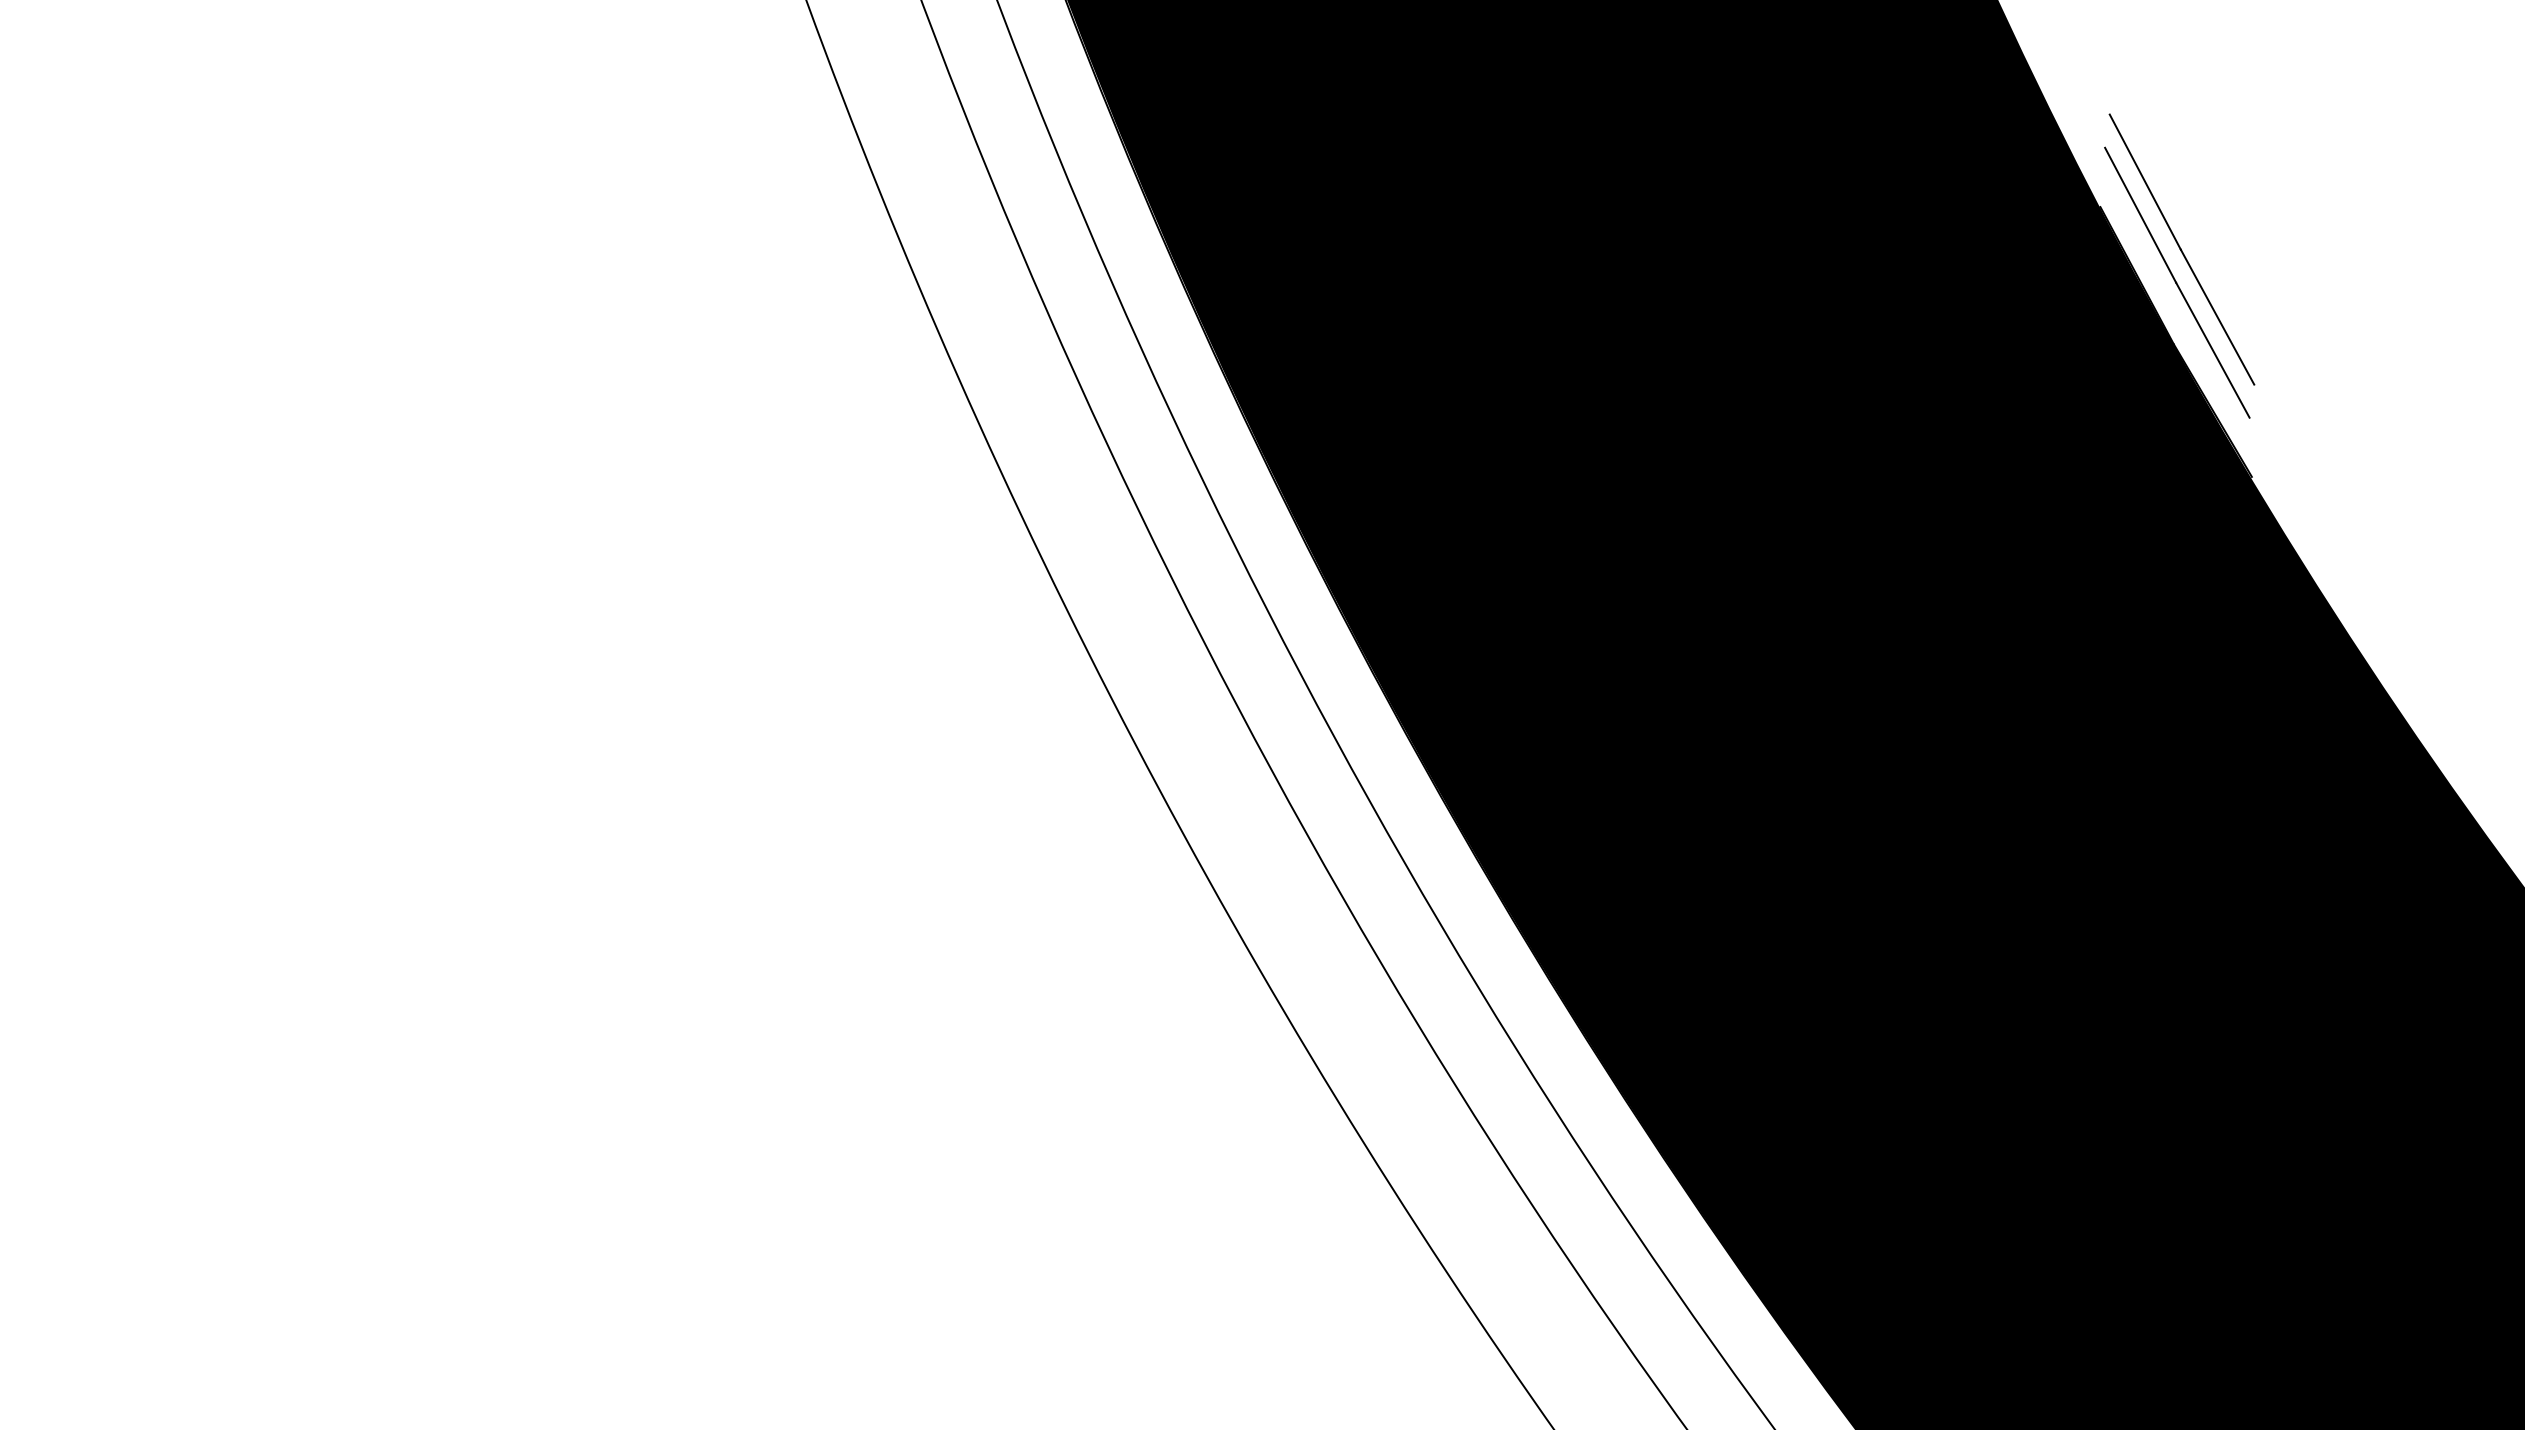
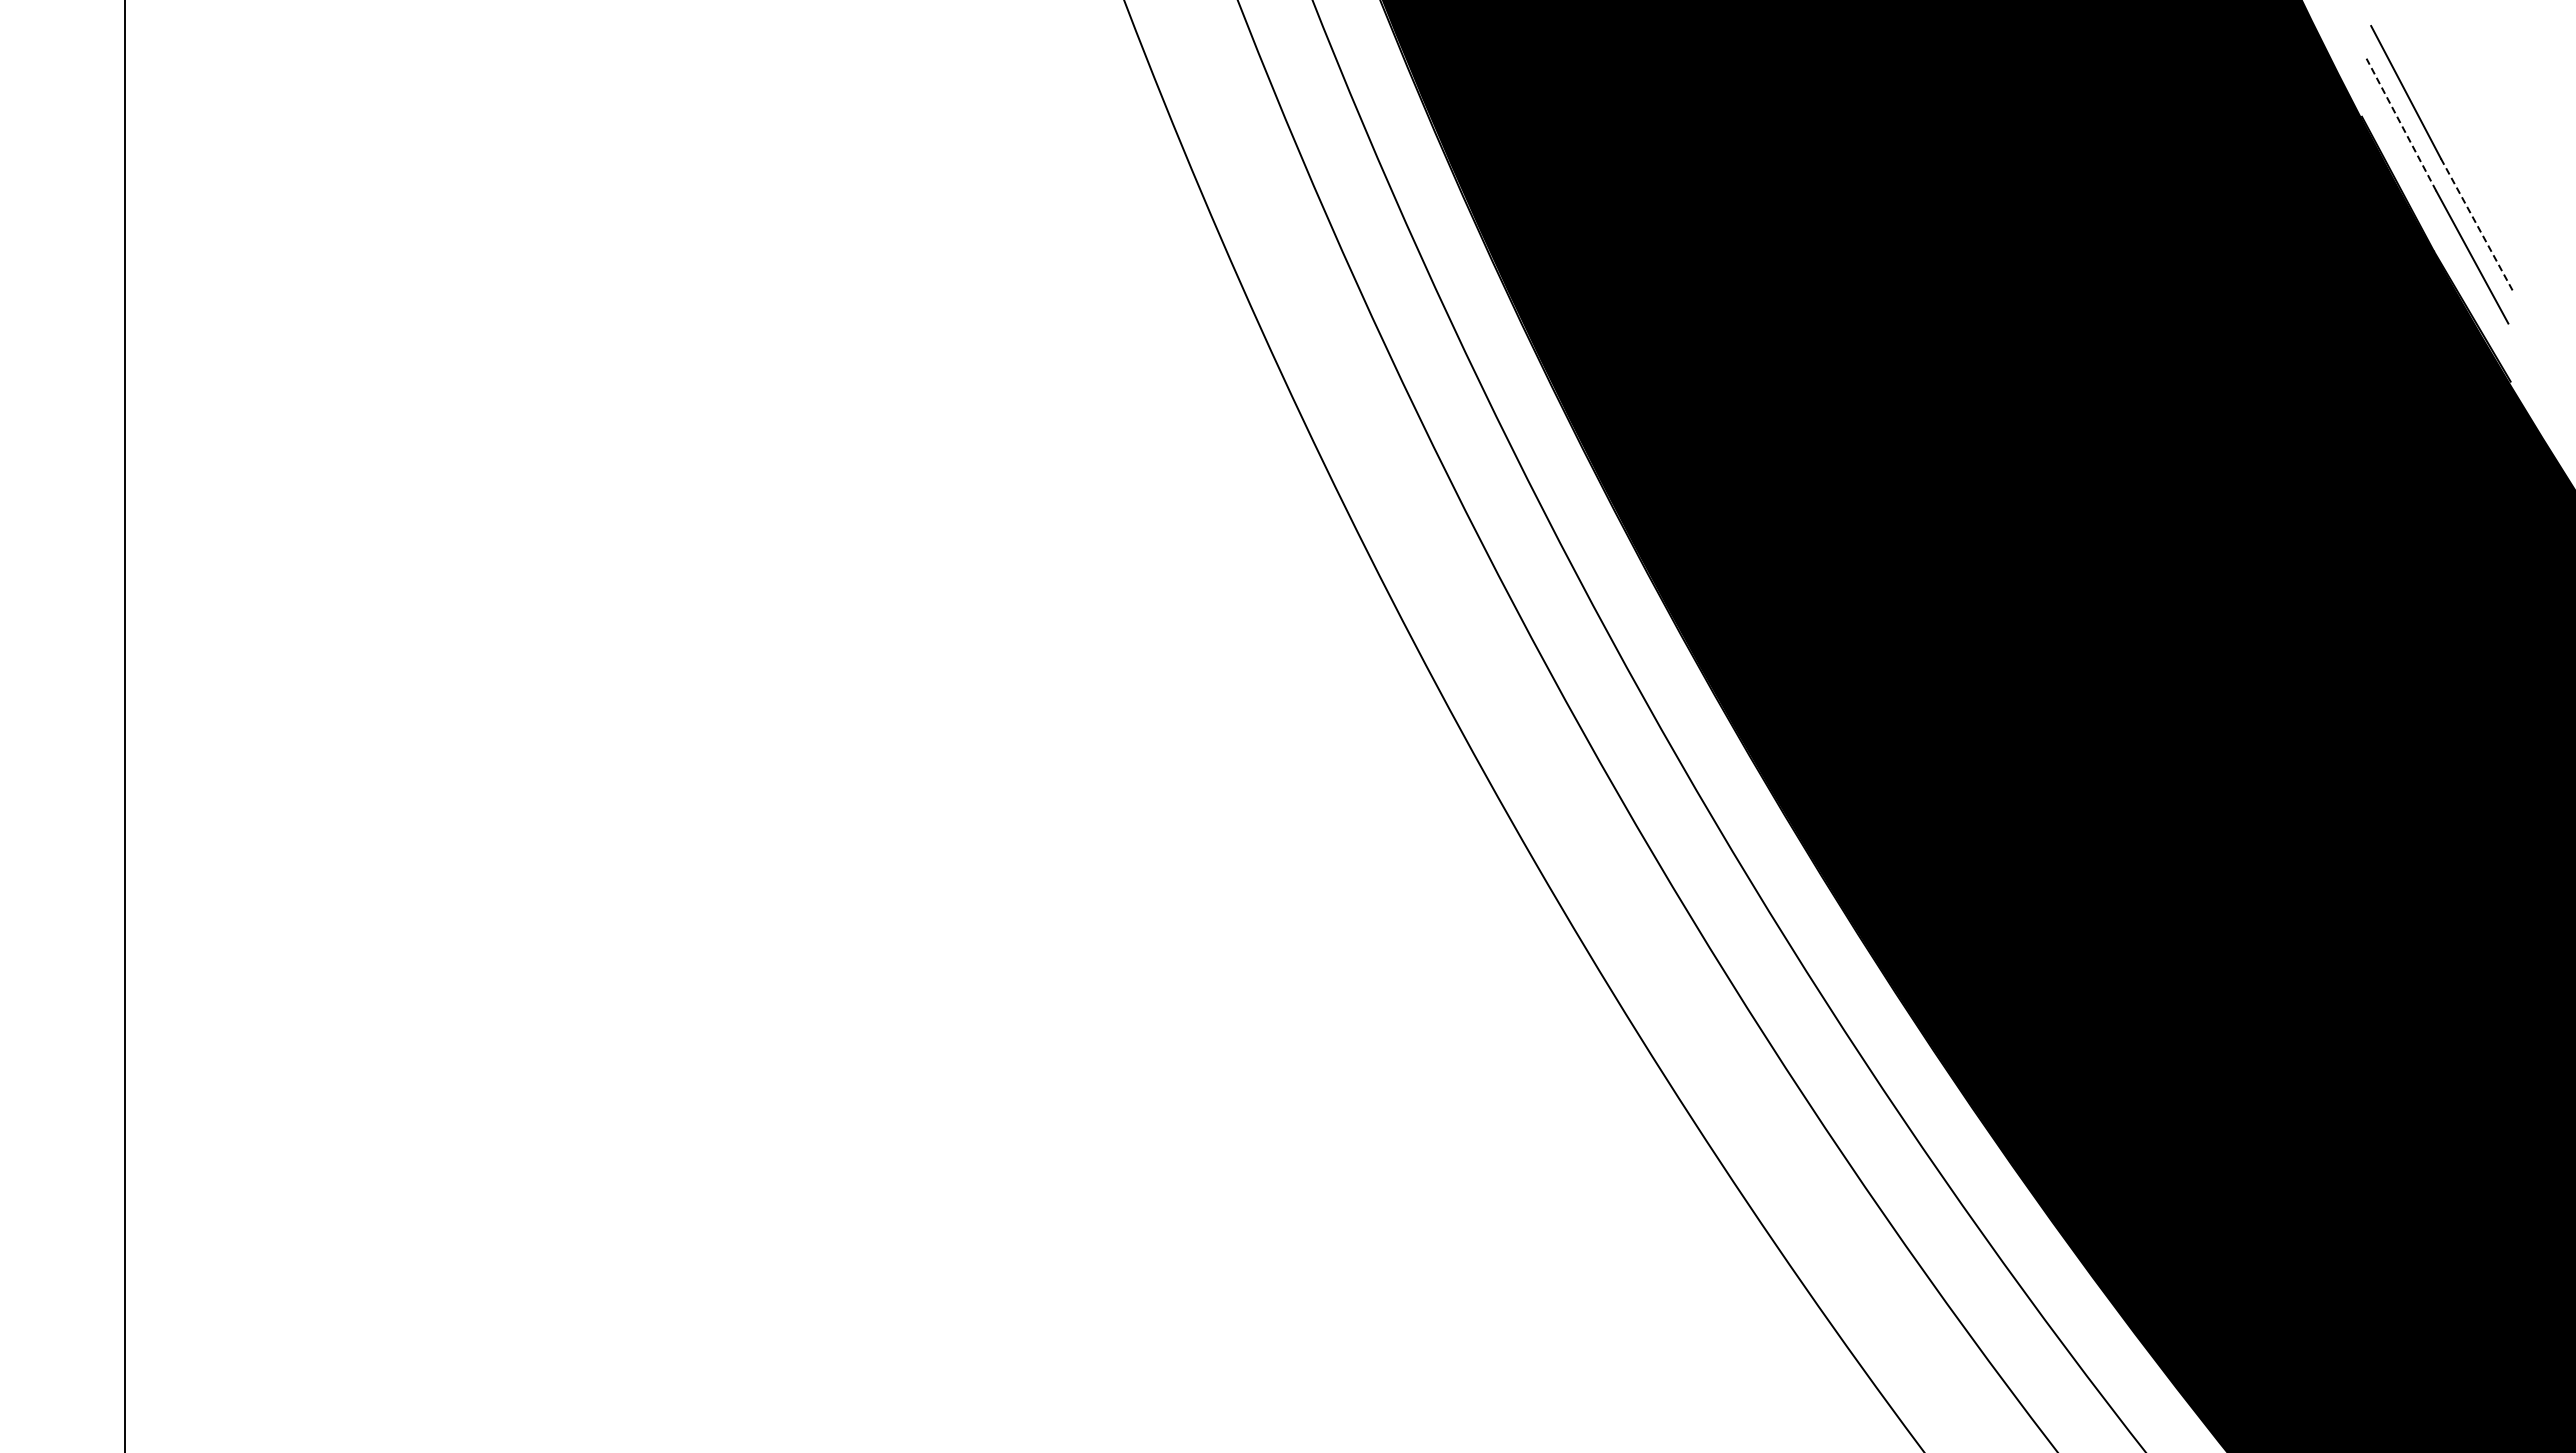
line: (2140, 214) -> (2401, 124), solid -> dashed
line: (2218, 317) -> (2477, 225), solid -> dashed

